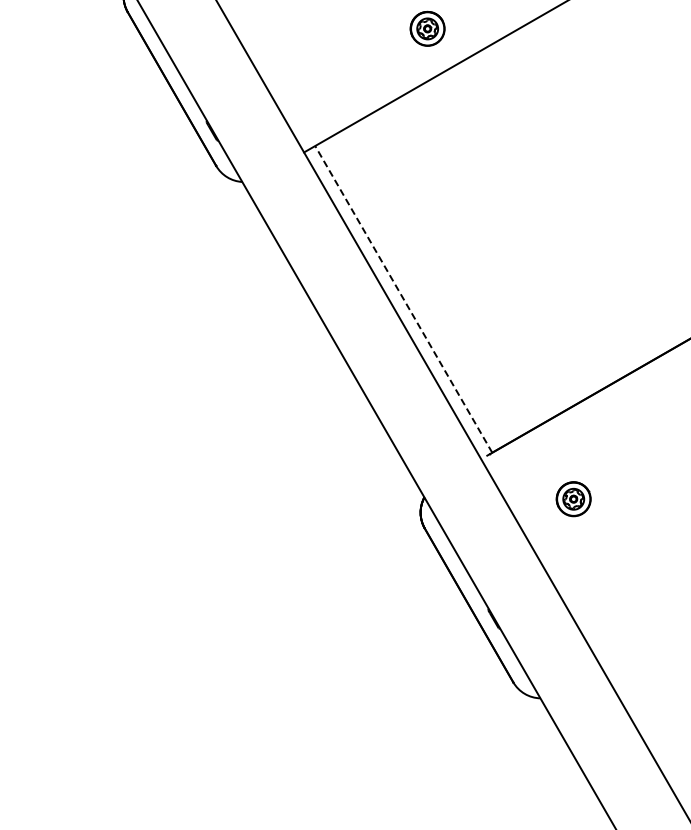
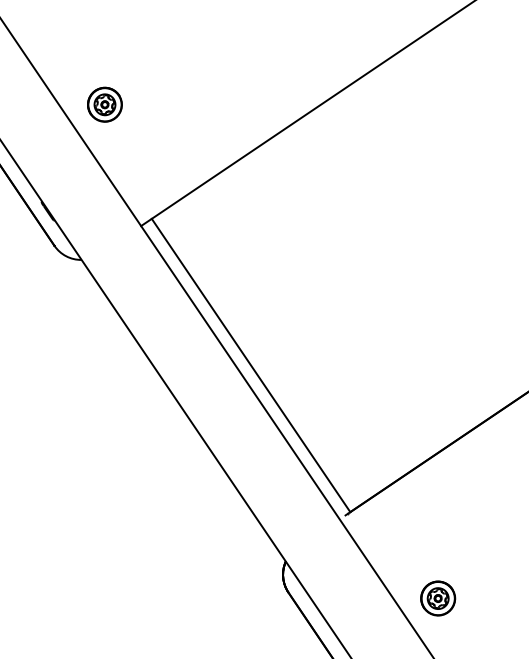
part: (427, 28) -> (104, 104), moved
line: (403, 298) -> (250, 364), dashed -> solid
part: (573, 499) -> (437, 598), moved

